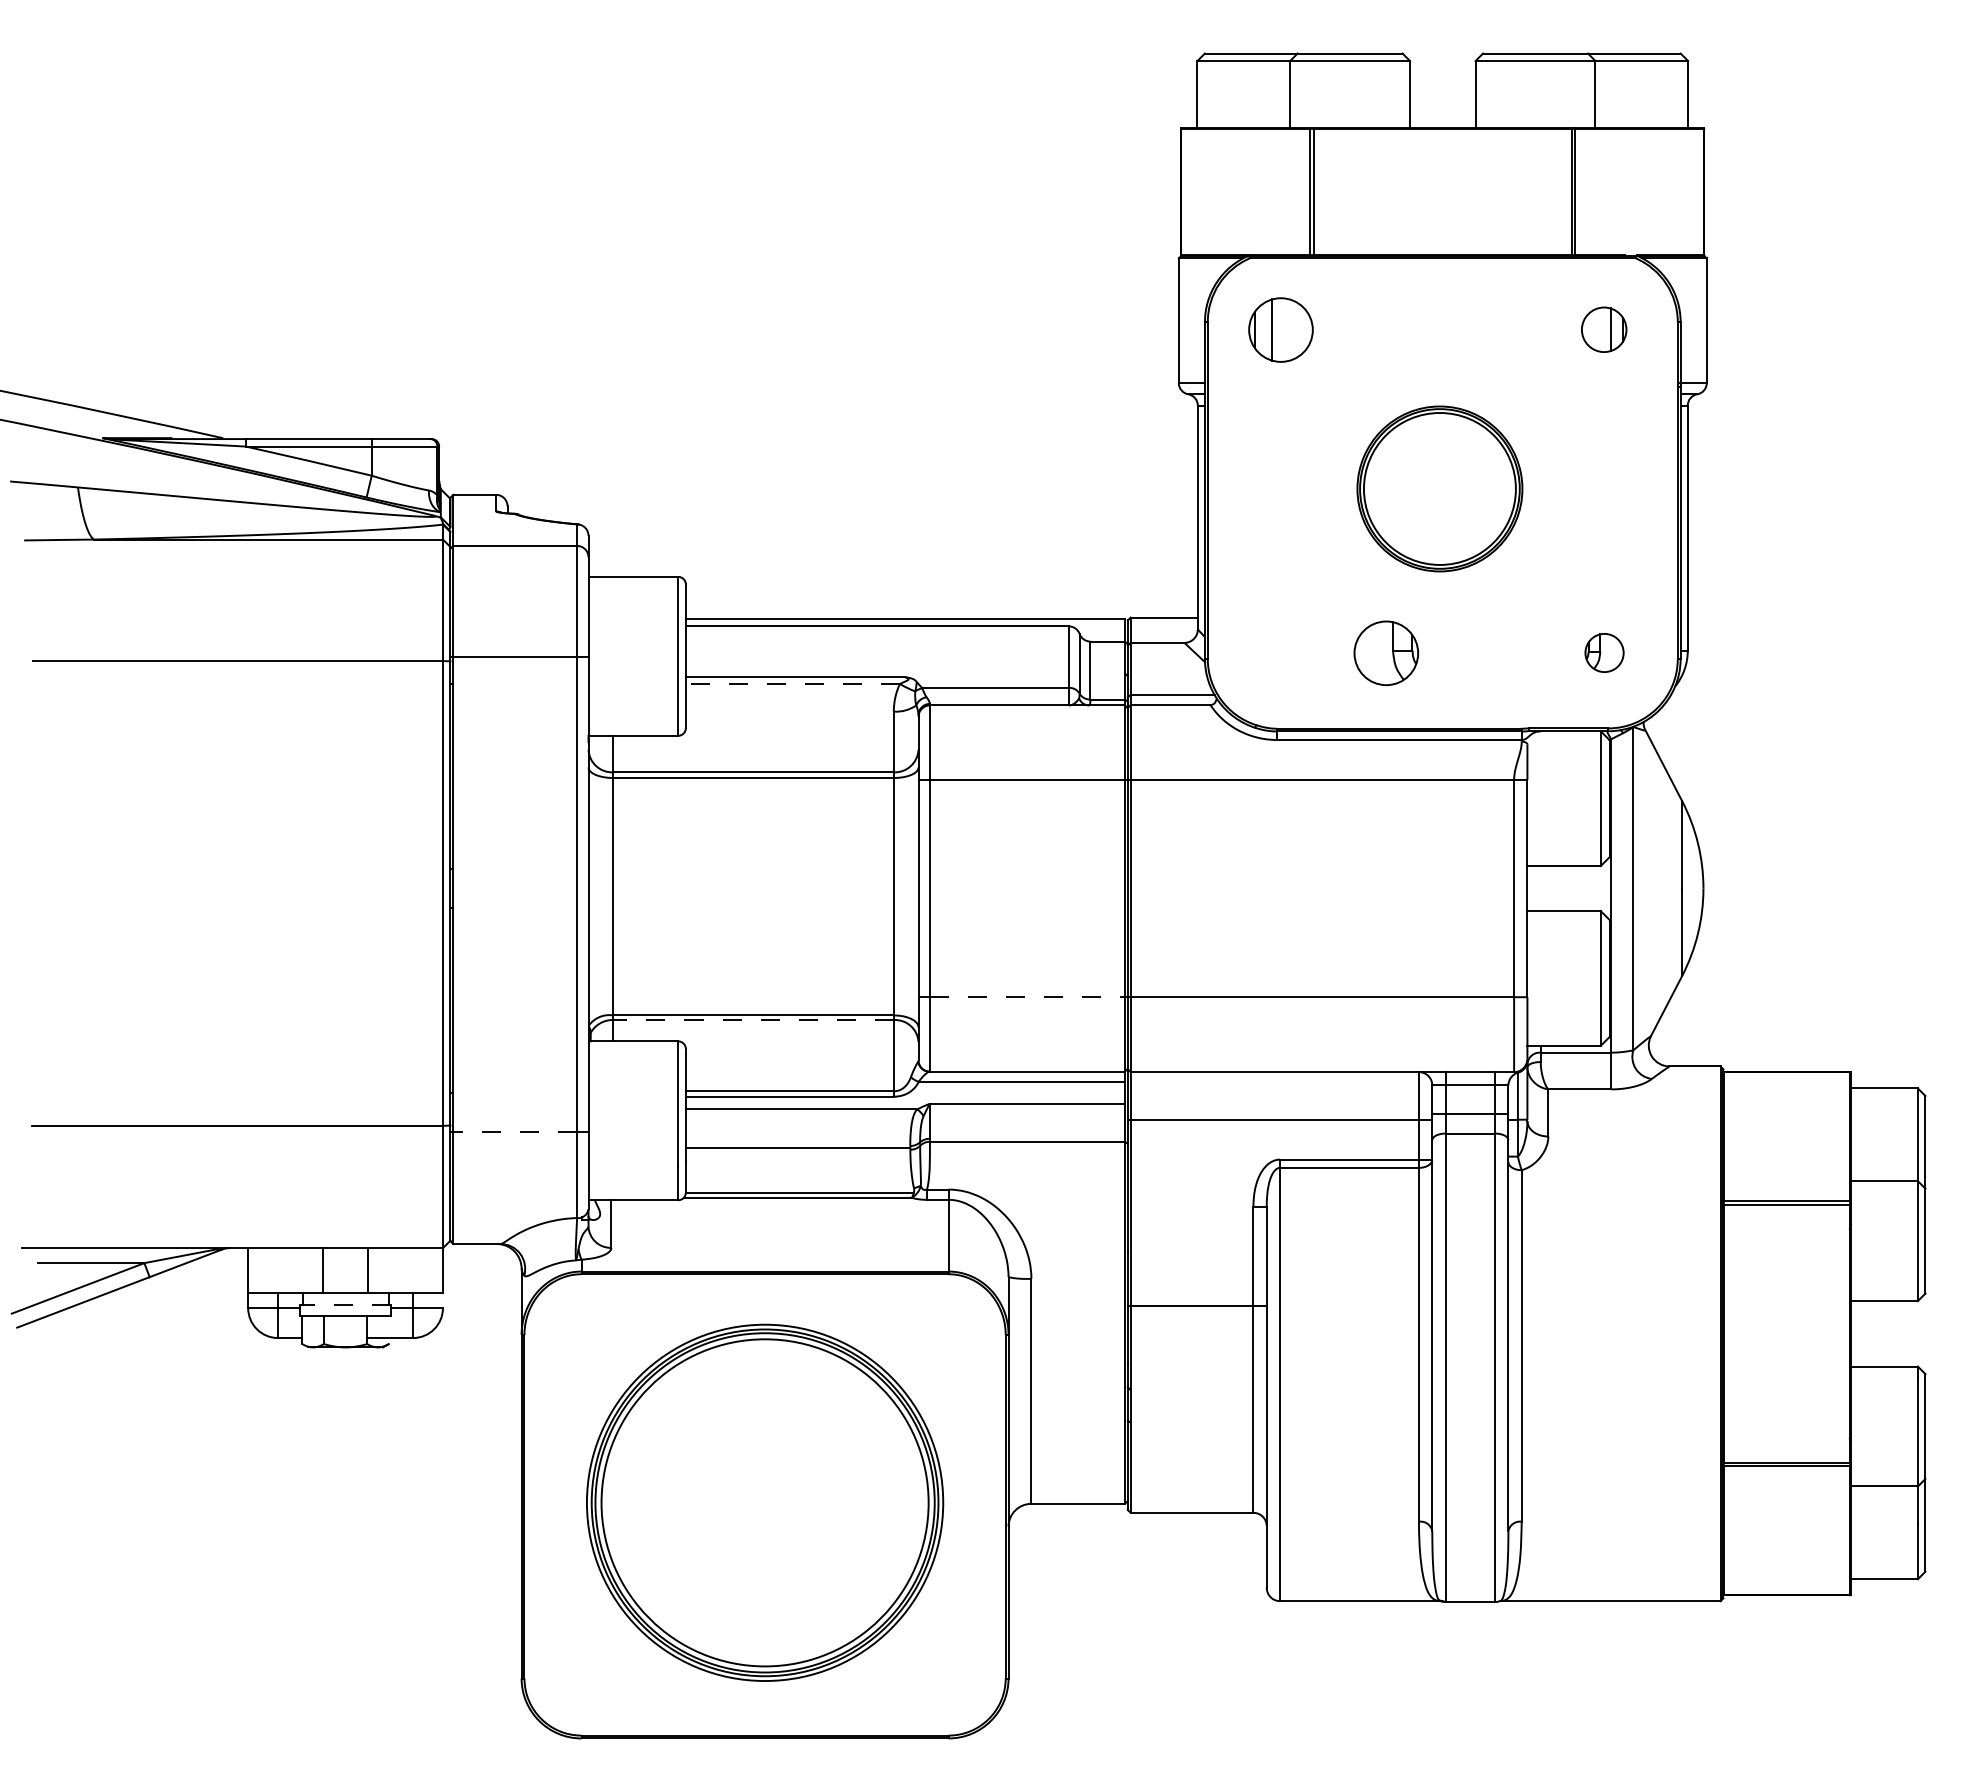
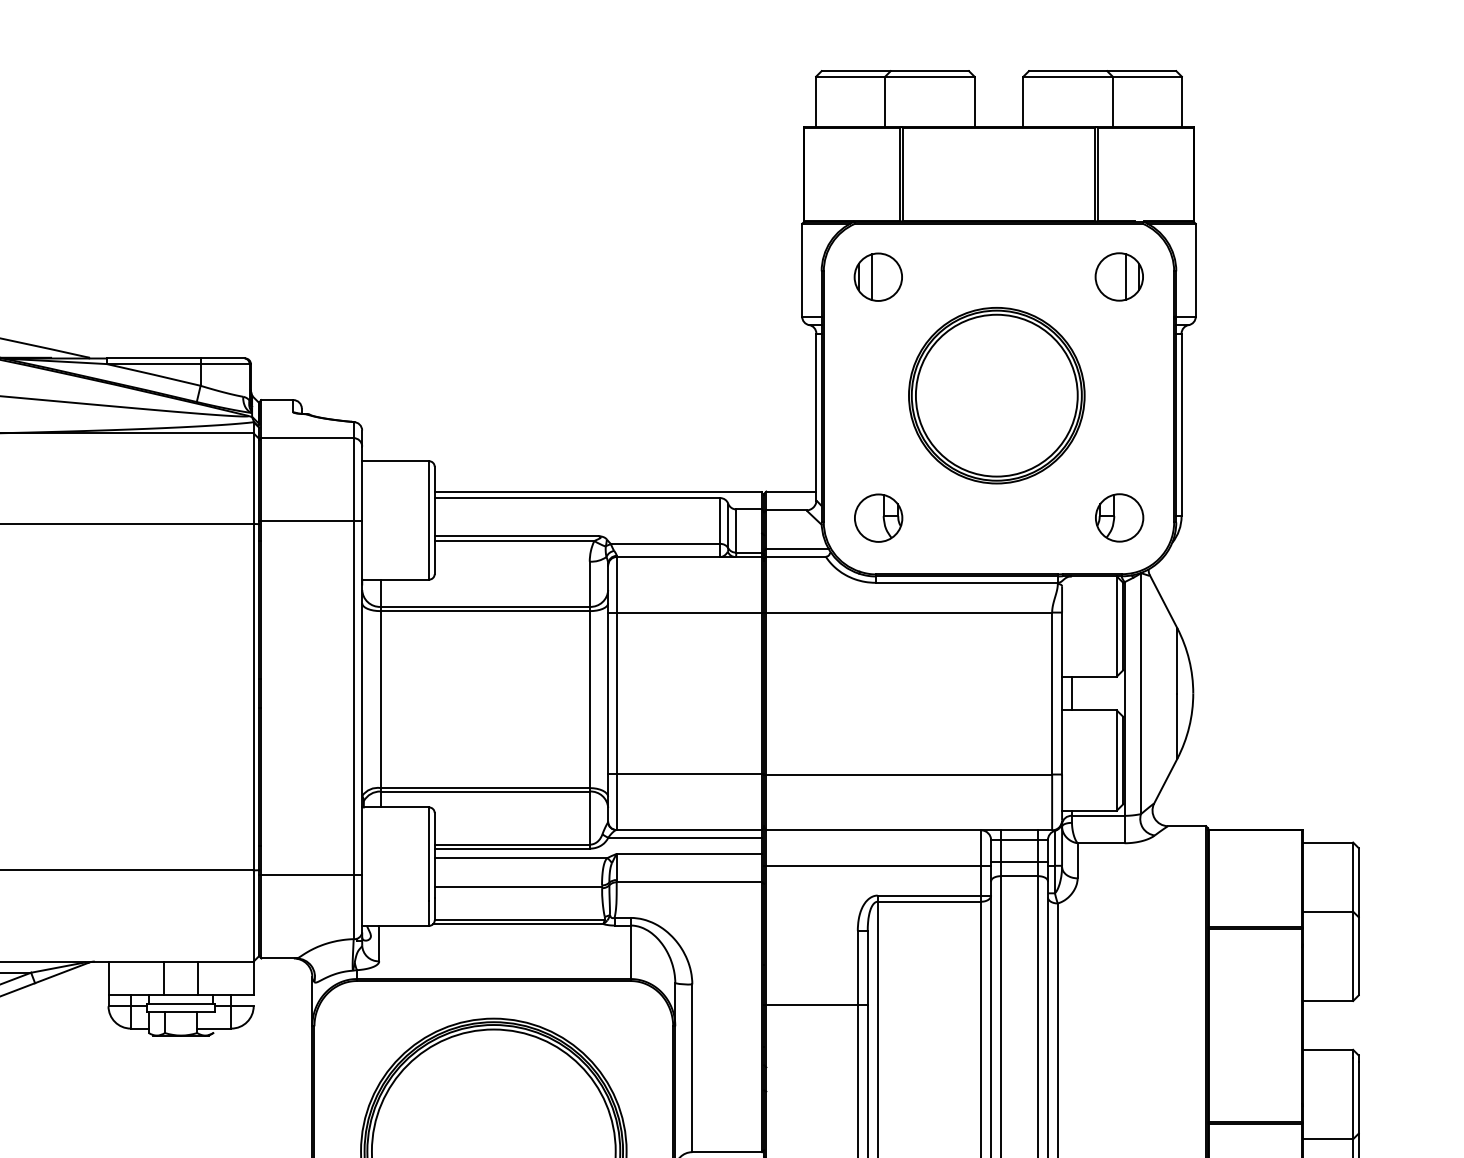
part: (1603, 329) -> (1118, 276), size x1.43
part: (1439, 488) -> (996, 395), size x1.43
part: (1604, 652) -> (1119, 517), size x1.67
part: (1386, 653) -> (878, 518), moved
line: (792, 683) -> (514, 540), dashed -> solid
line: (1540, 888) -> (1071, 693), added
line: (1027, 996) -> (689, 773), dashed -> solid
line: (753, 1020) -> (485, 791), dashed -> solid
line: (515, 1131) -> (307, 874), dashed -> solid
line: (345, 1305) -> (181, 1004), dashed -> solid

